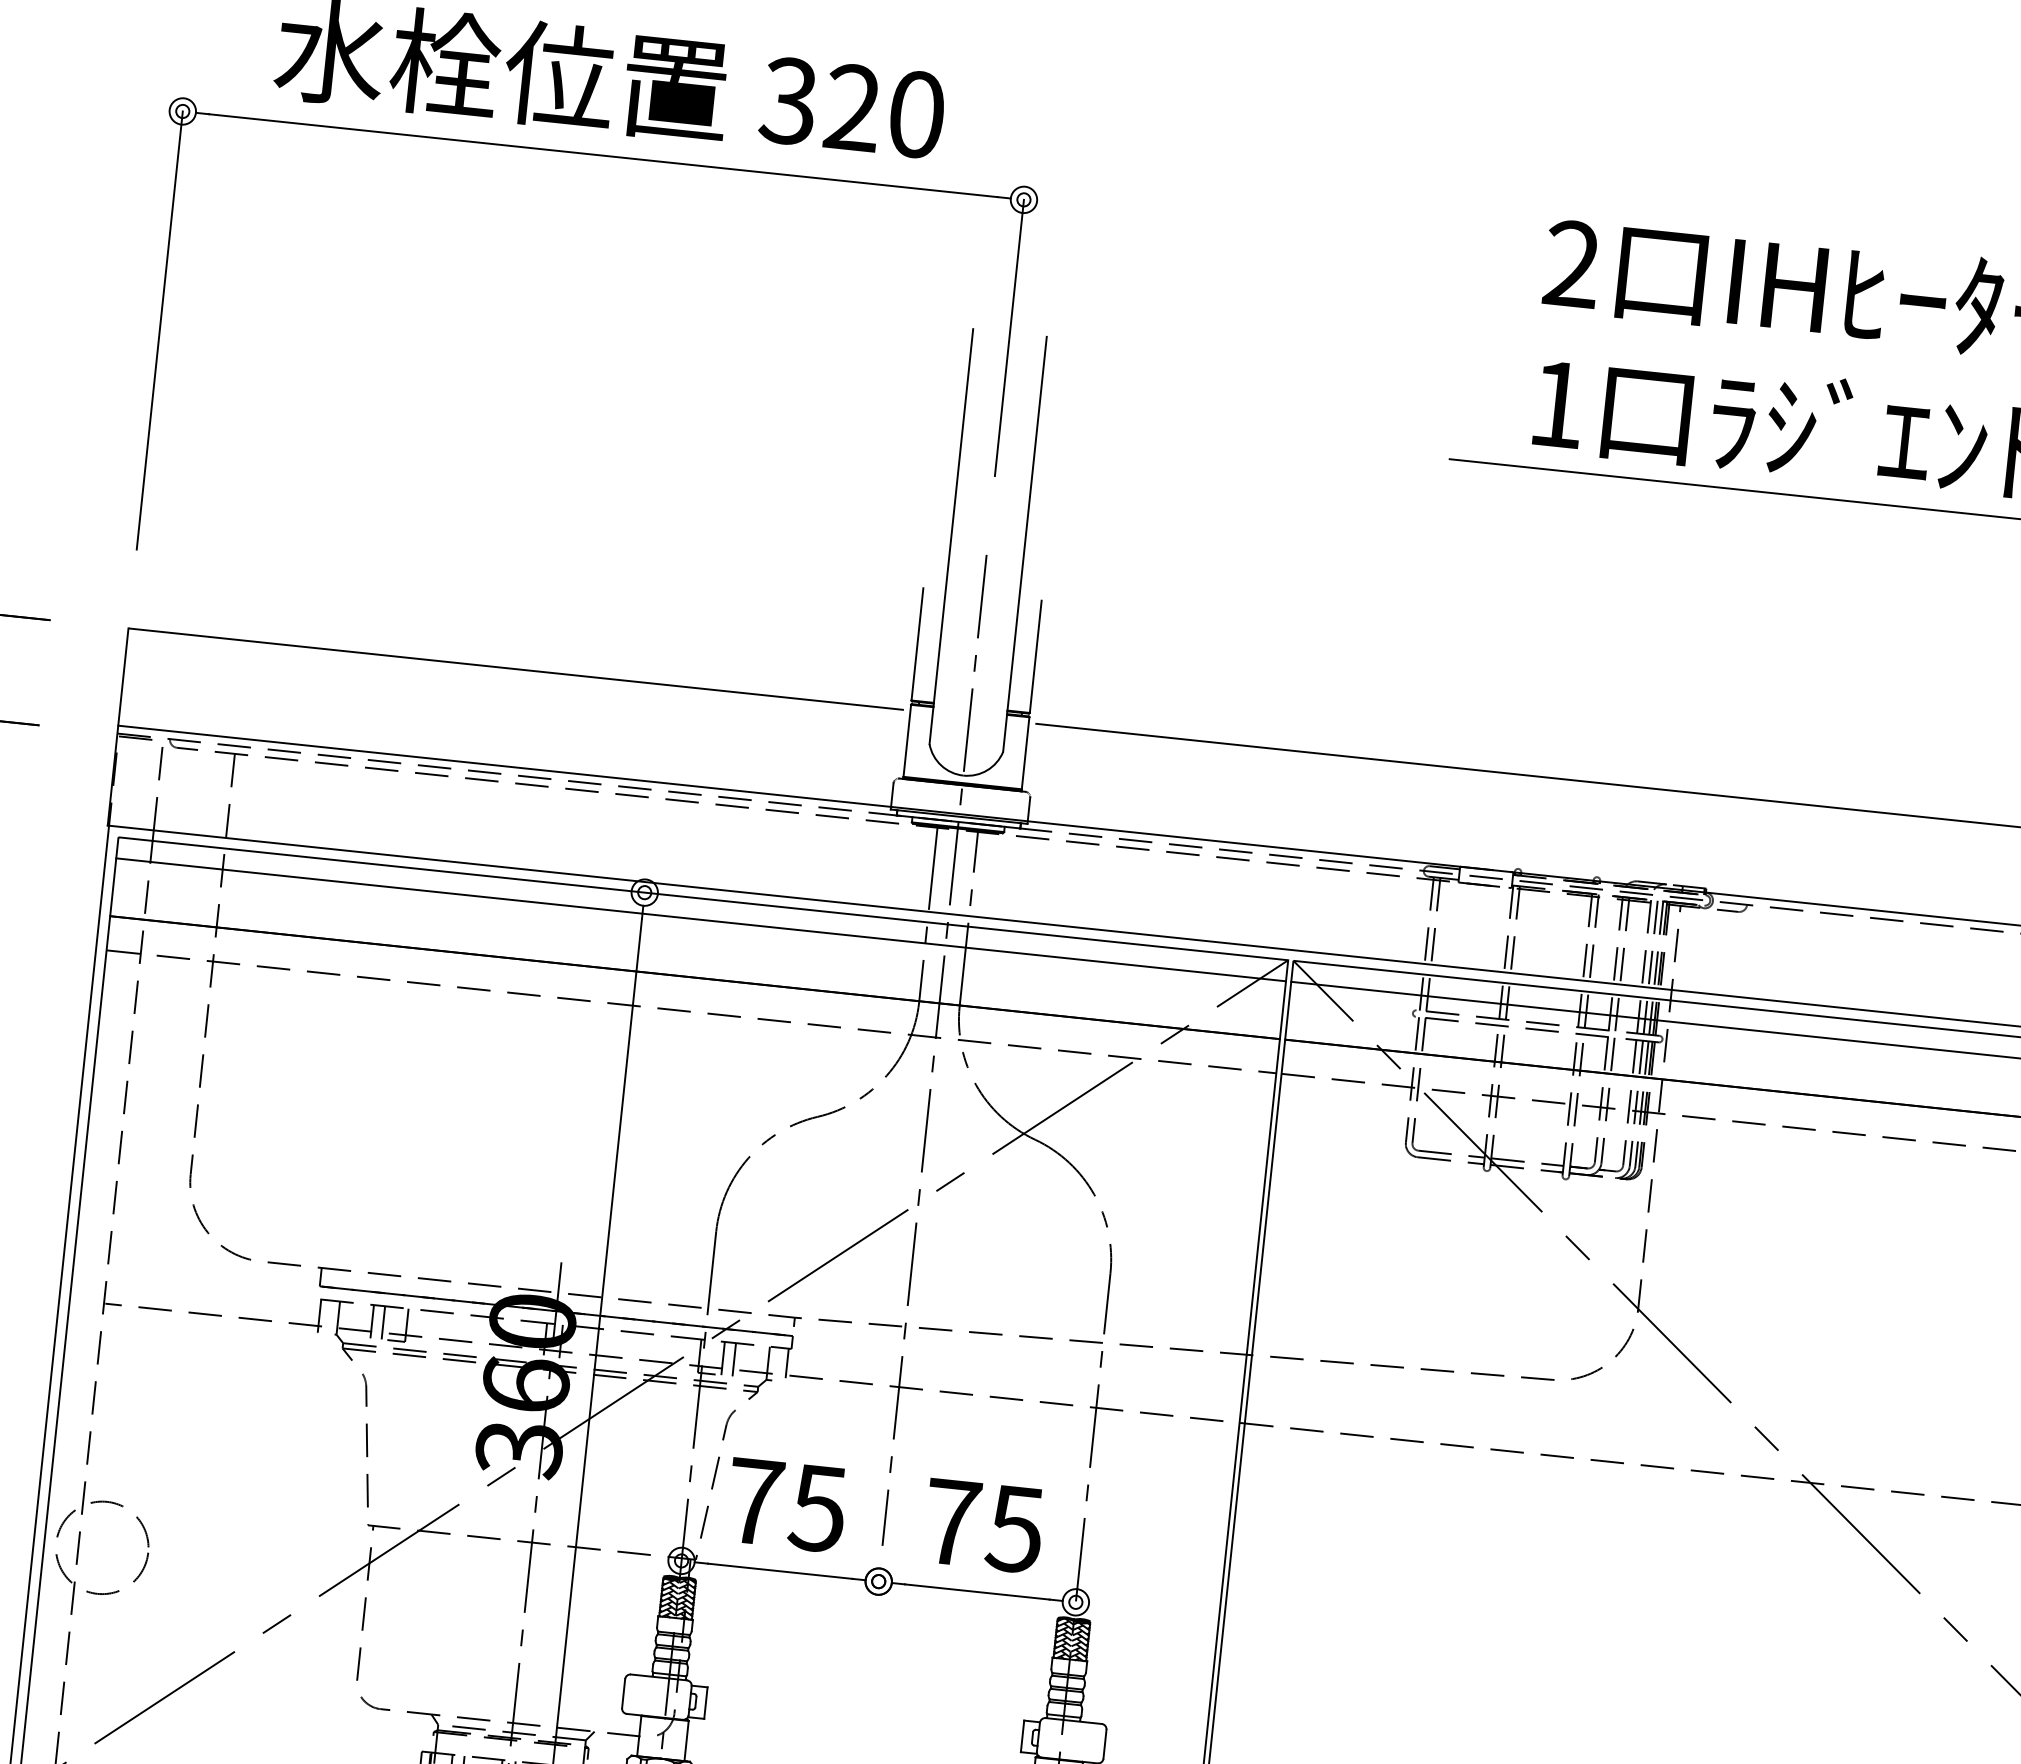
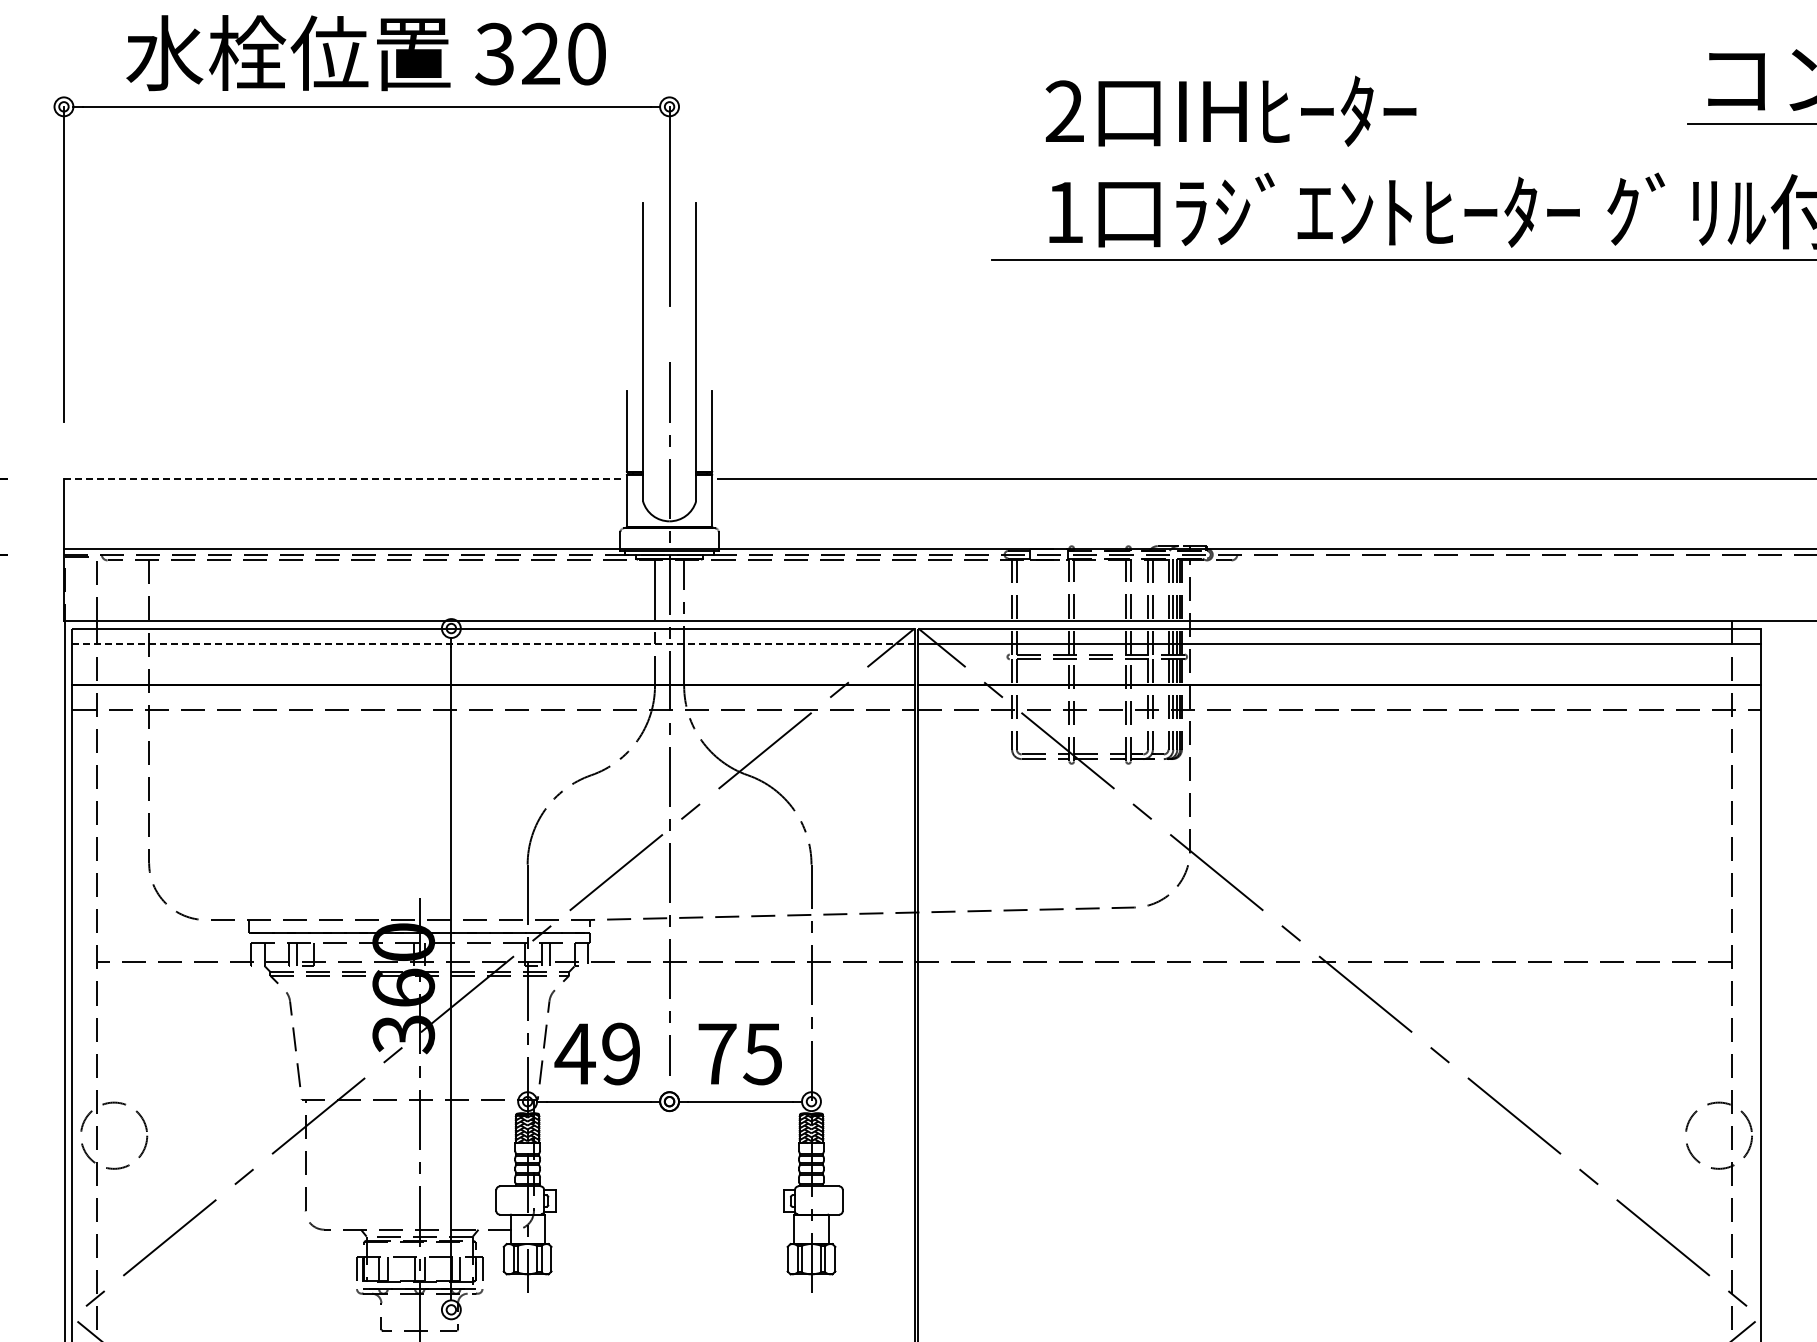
line: (516, 669) -> (343, 479), solid -> dashed
line: (702, 919) -> (494, 643), solid -> dashed
text: (784, 1504) -> (596, 1053), 75 -> 49

